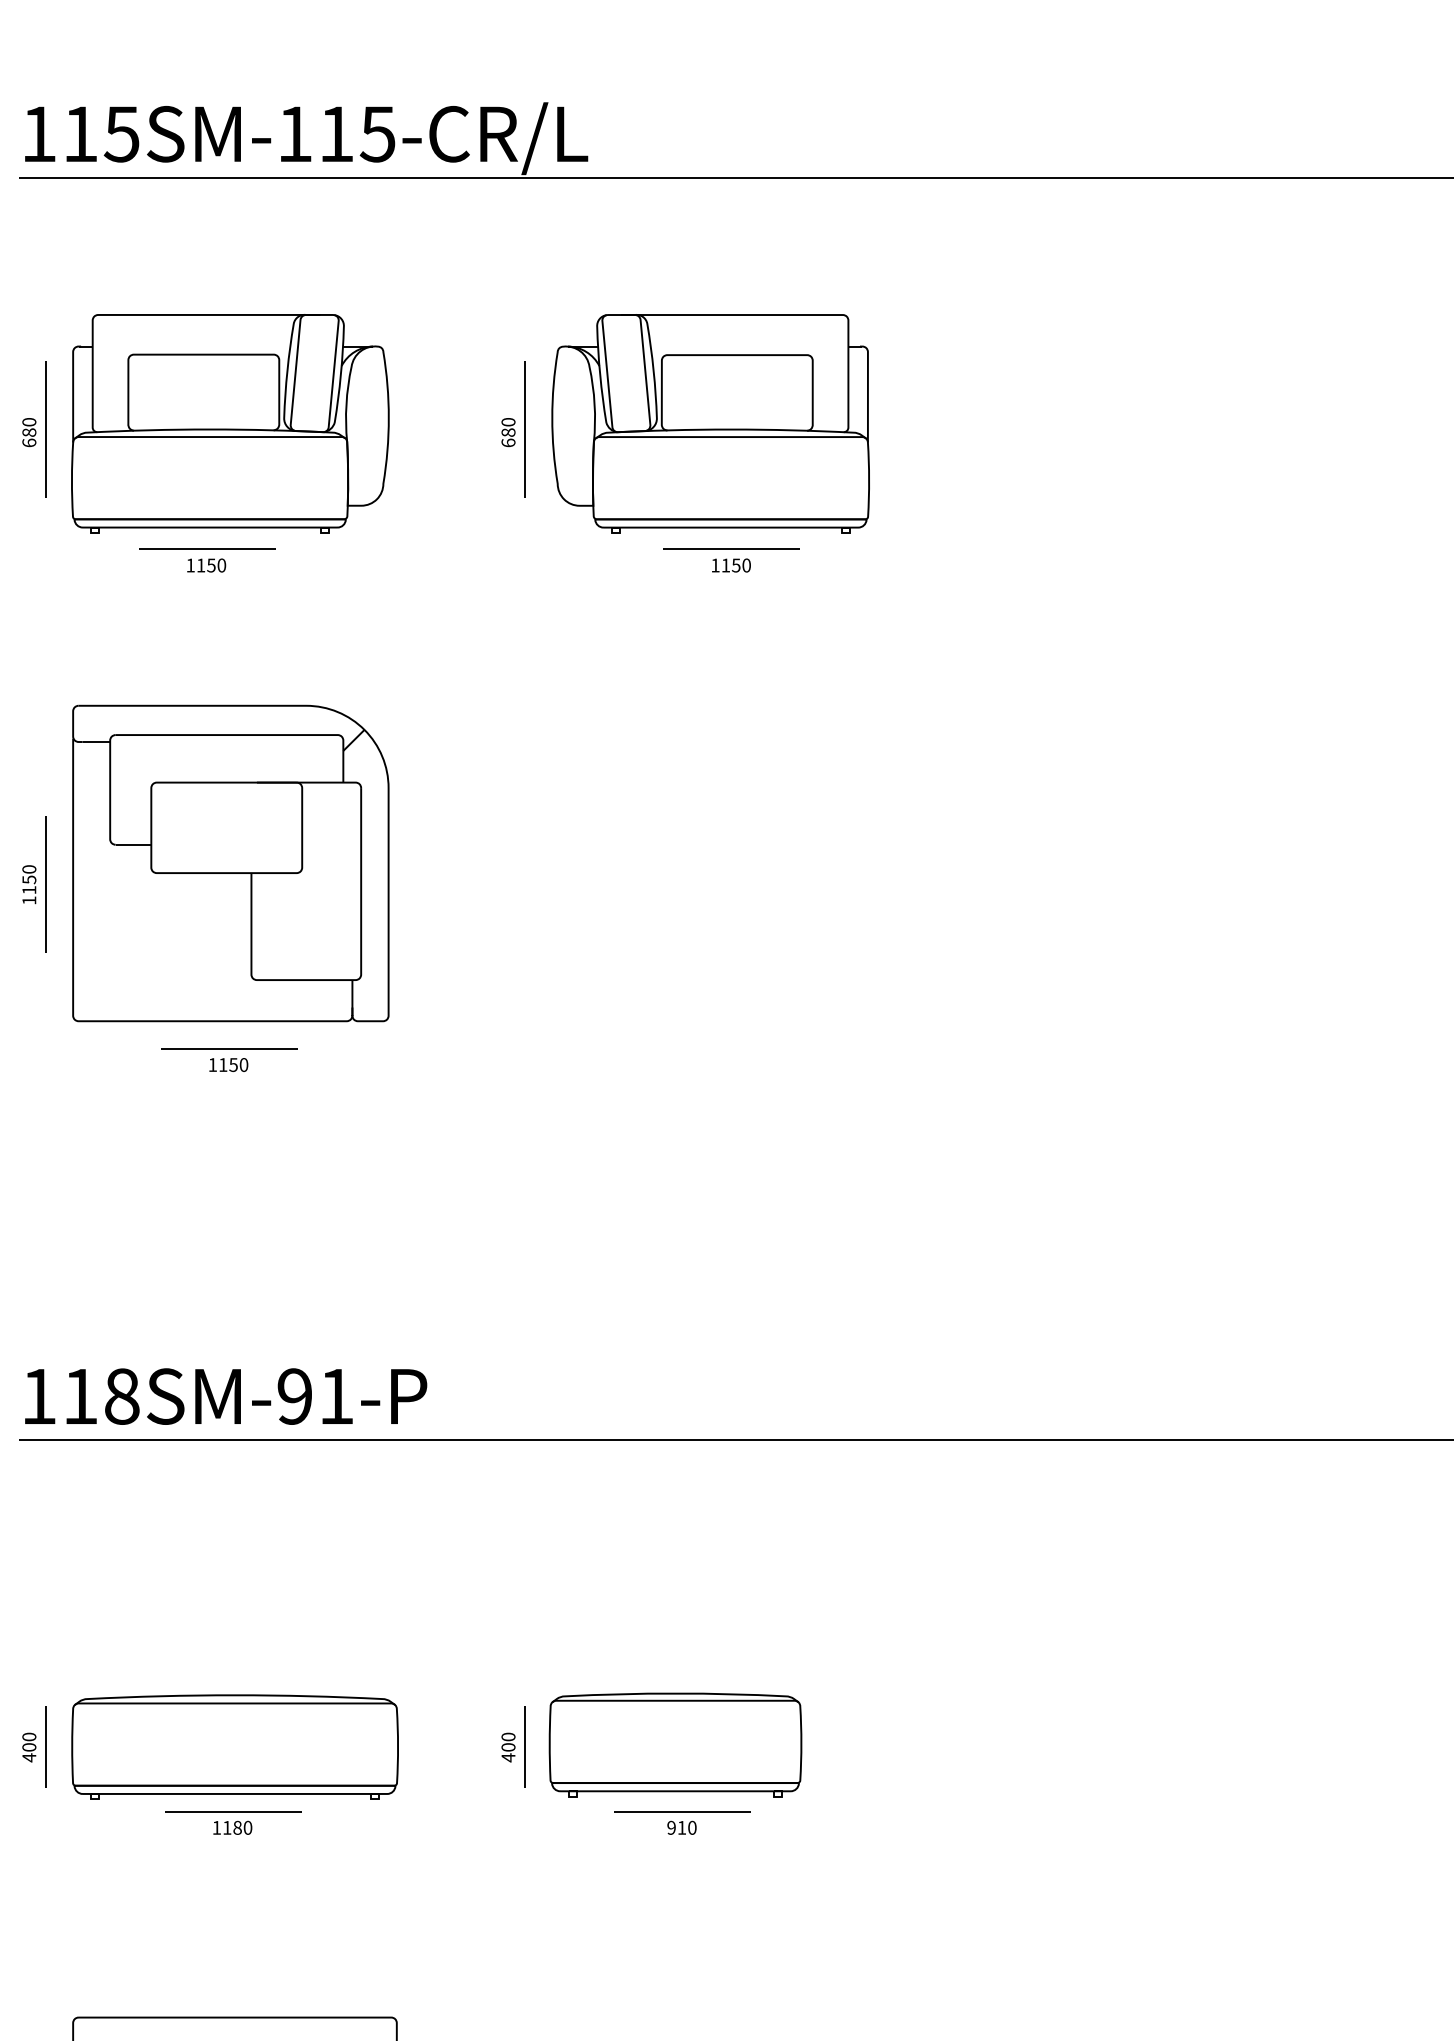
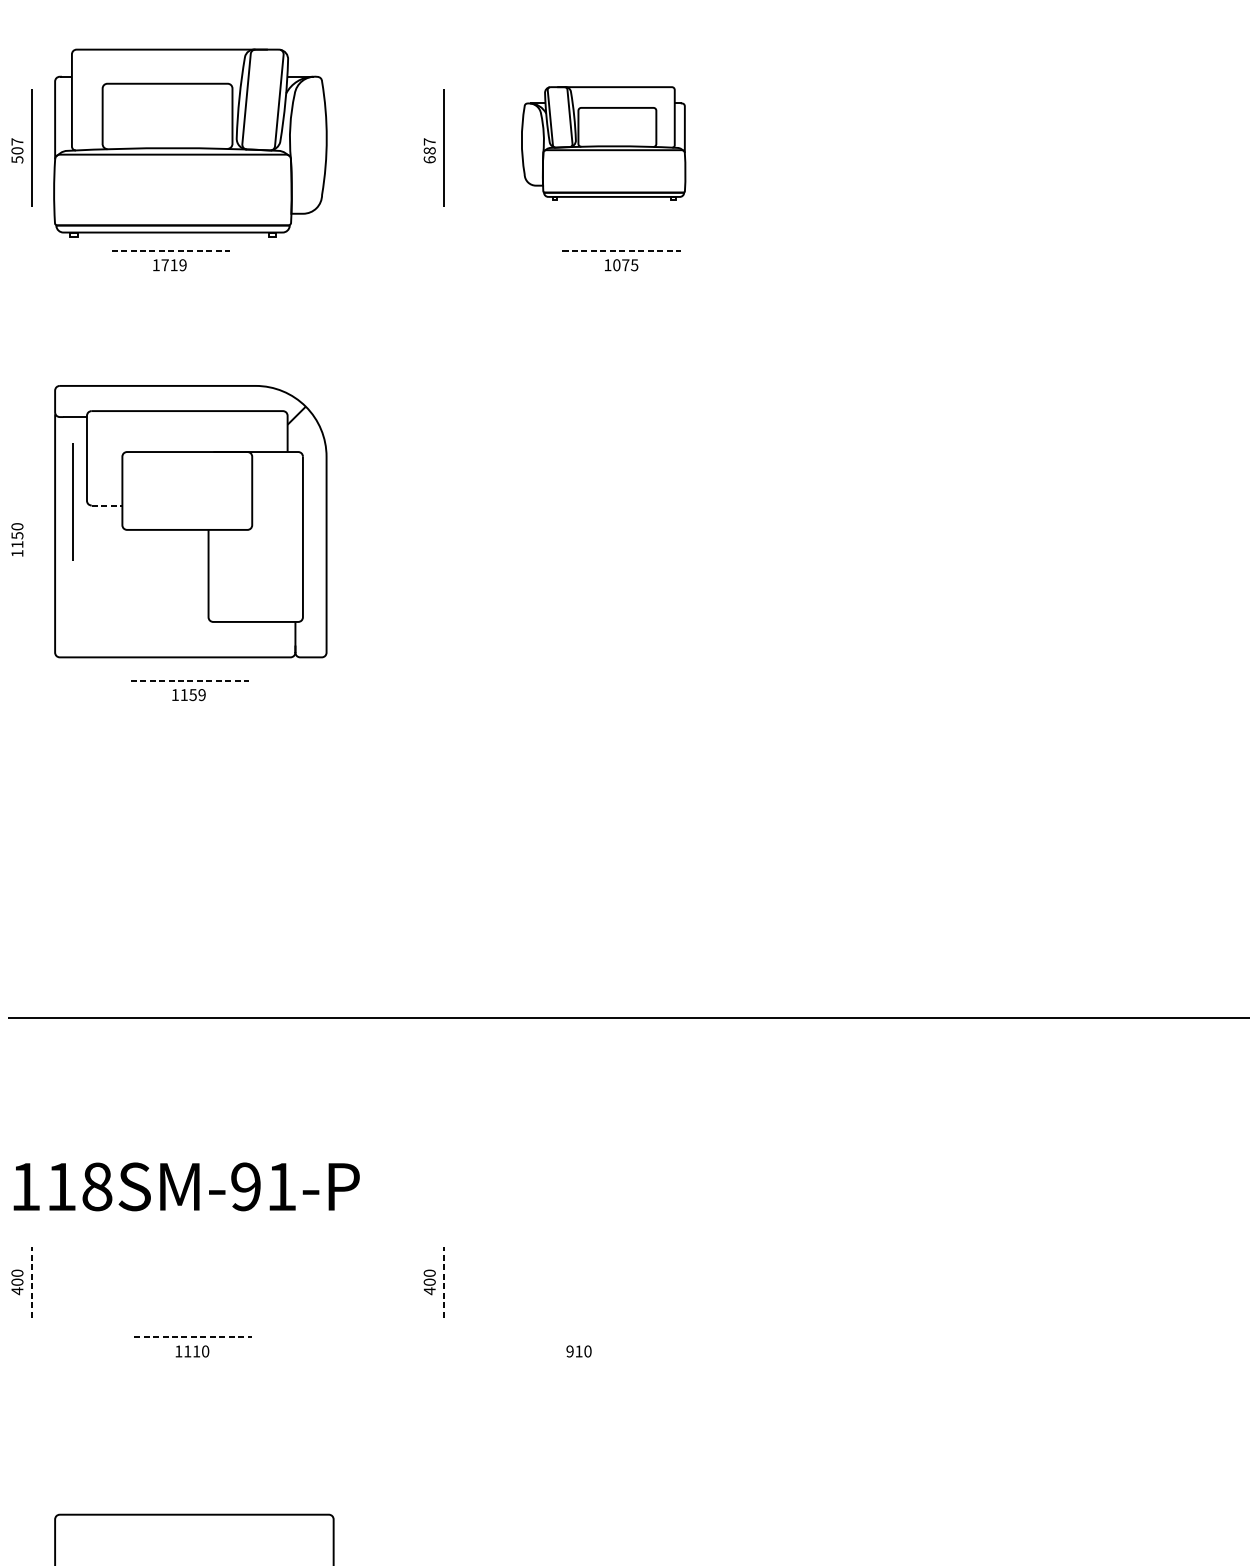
text: (508, 422) -> (429, 142), 680 -> 687
part: (710, 423) -> (603, 143), size x0.6
text: (29, 432) -> (17, 150), 680 -> 507
line: (207, 549) -> (170, 251), solid -> dashed
line: (731, 549) -> (621, 251), solid -> dashed
text: (211, 565) -> (174, 265), 1150 -> 1719
text: (735, 565) -> (625, 265), 1150 -> 1075
line: (133, 844) -> (107, 505), solid -> dashed
line: (45, 884) -> (72, 501), moved
line: (229, 1048) -> (189, 680), solid -> dashed
text: (243, 1064) -> (201, 694), 1150 -> 1159
text: (226, 1396) -> (187, 1186), moved
part: (675, 1744) -> (573, 1279), removed
line: (45, 1746) -> (31, 1281), solid -> dashed
part: (234, 1746) -> (193, 1281), removed
line: (524, 1746) -> (443, 1281), solid -> dashed
line: (233, 1811) -> (193, 1337), solid -> dashed
line: (682, 1811) -> (579, 1337), removed
text: (237, 1827) -> (196, 1351), 1180 -> 1110

